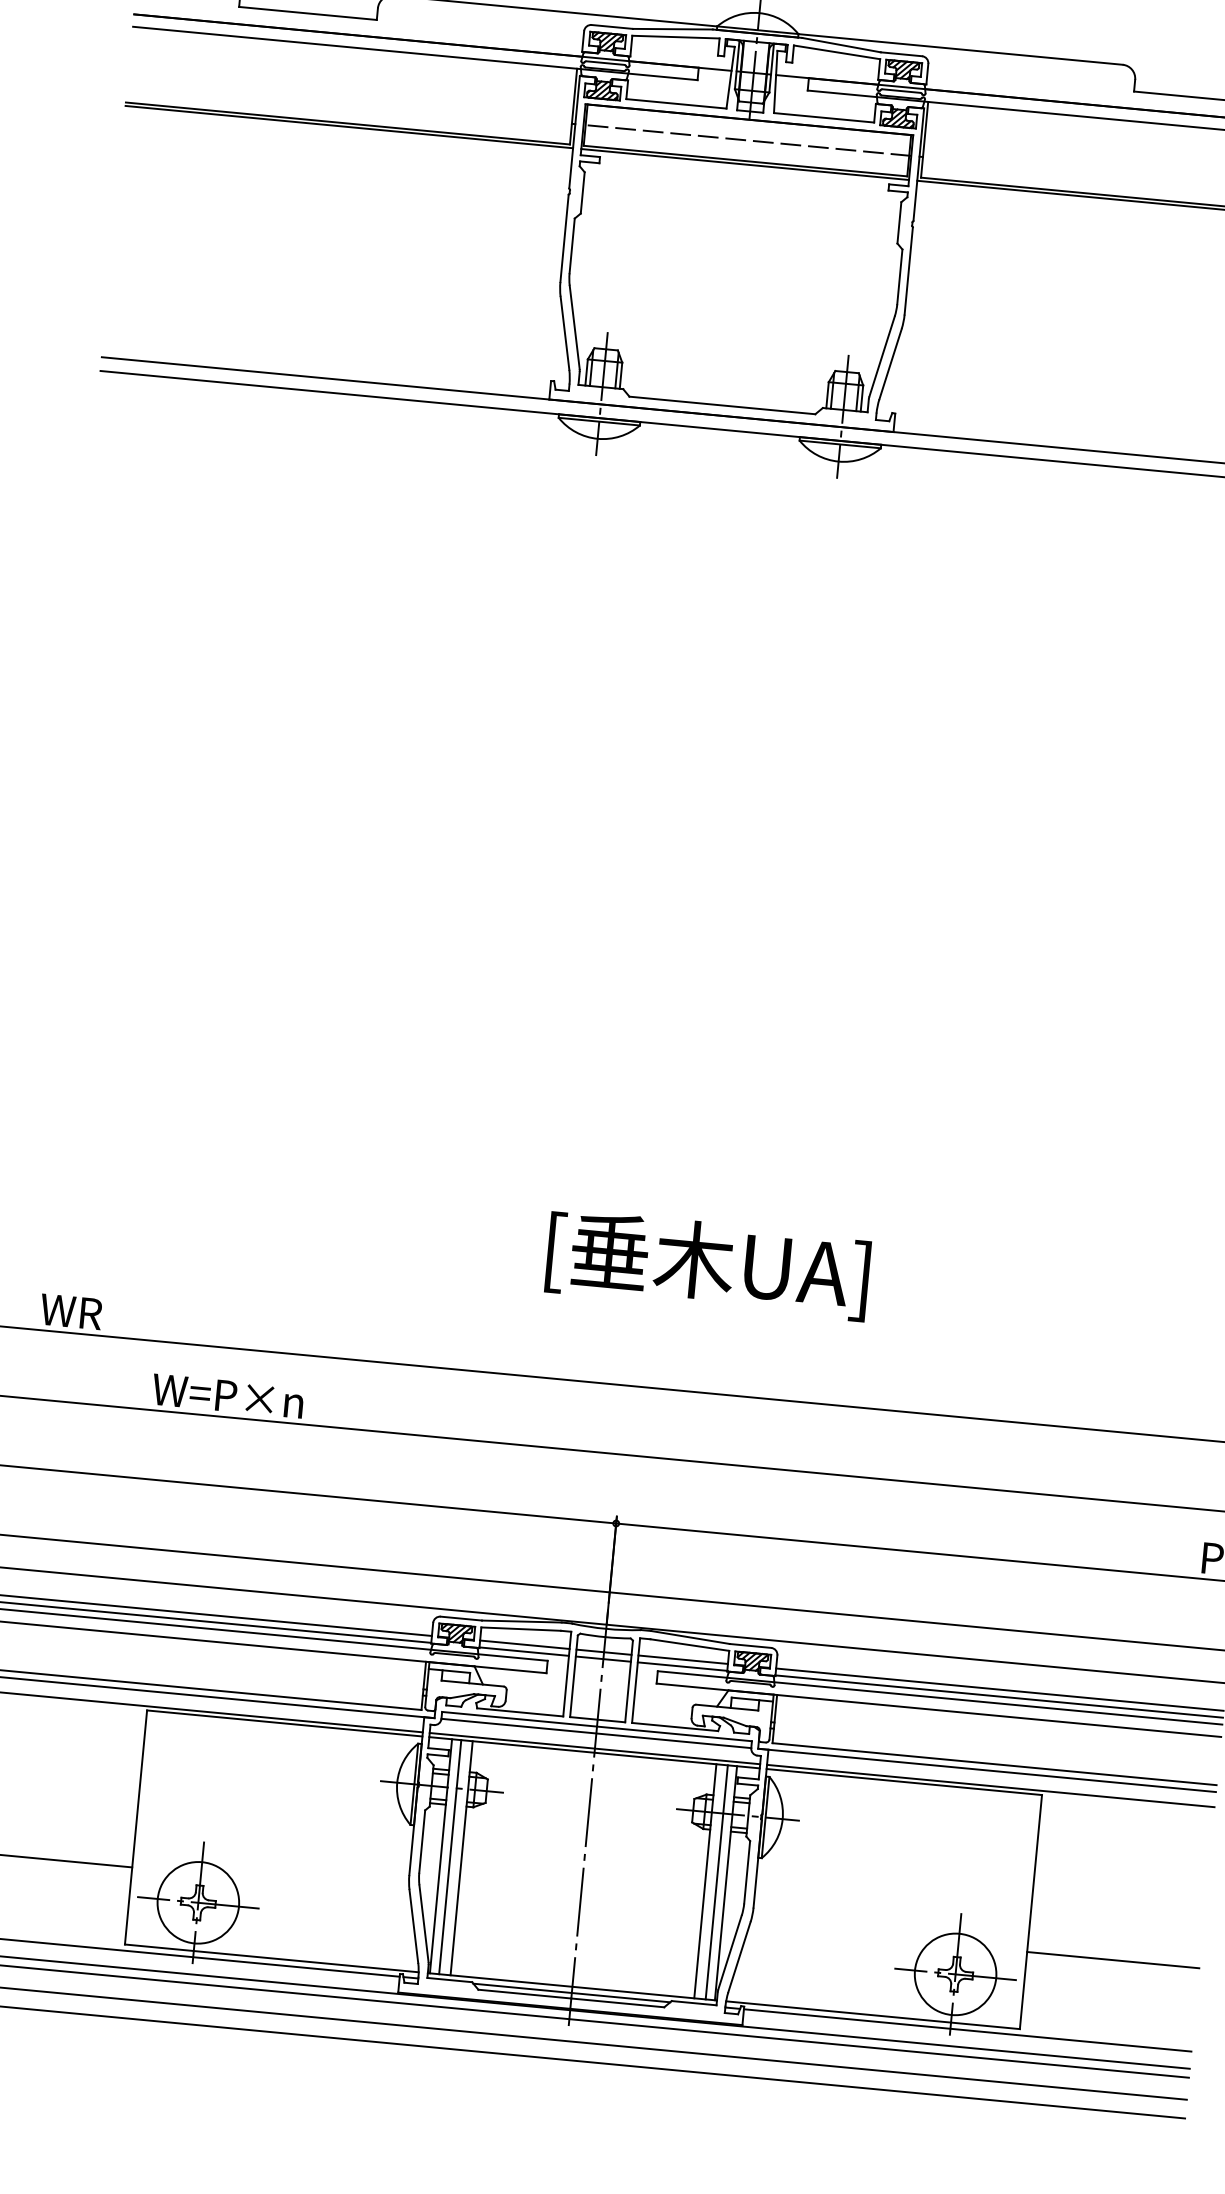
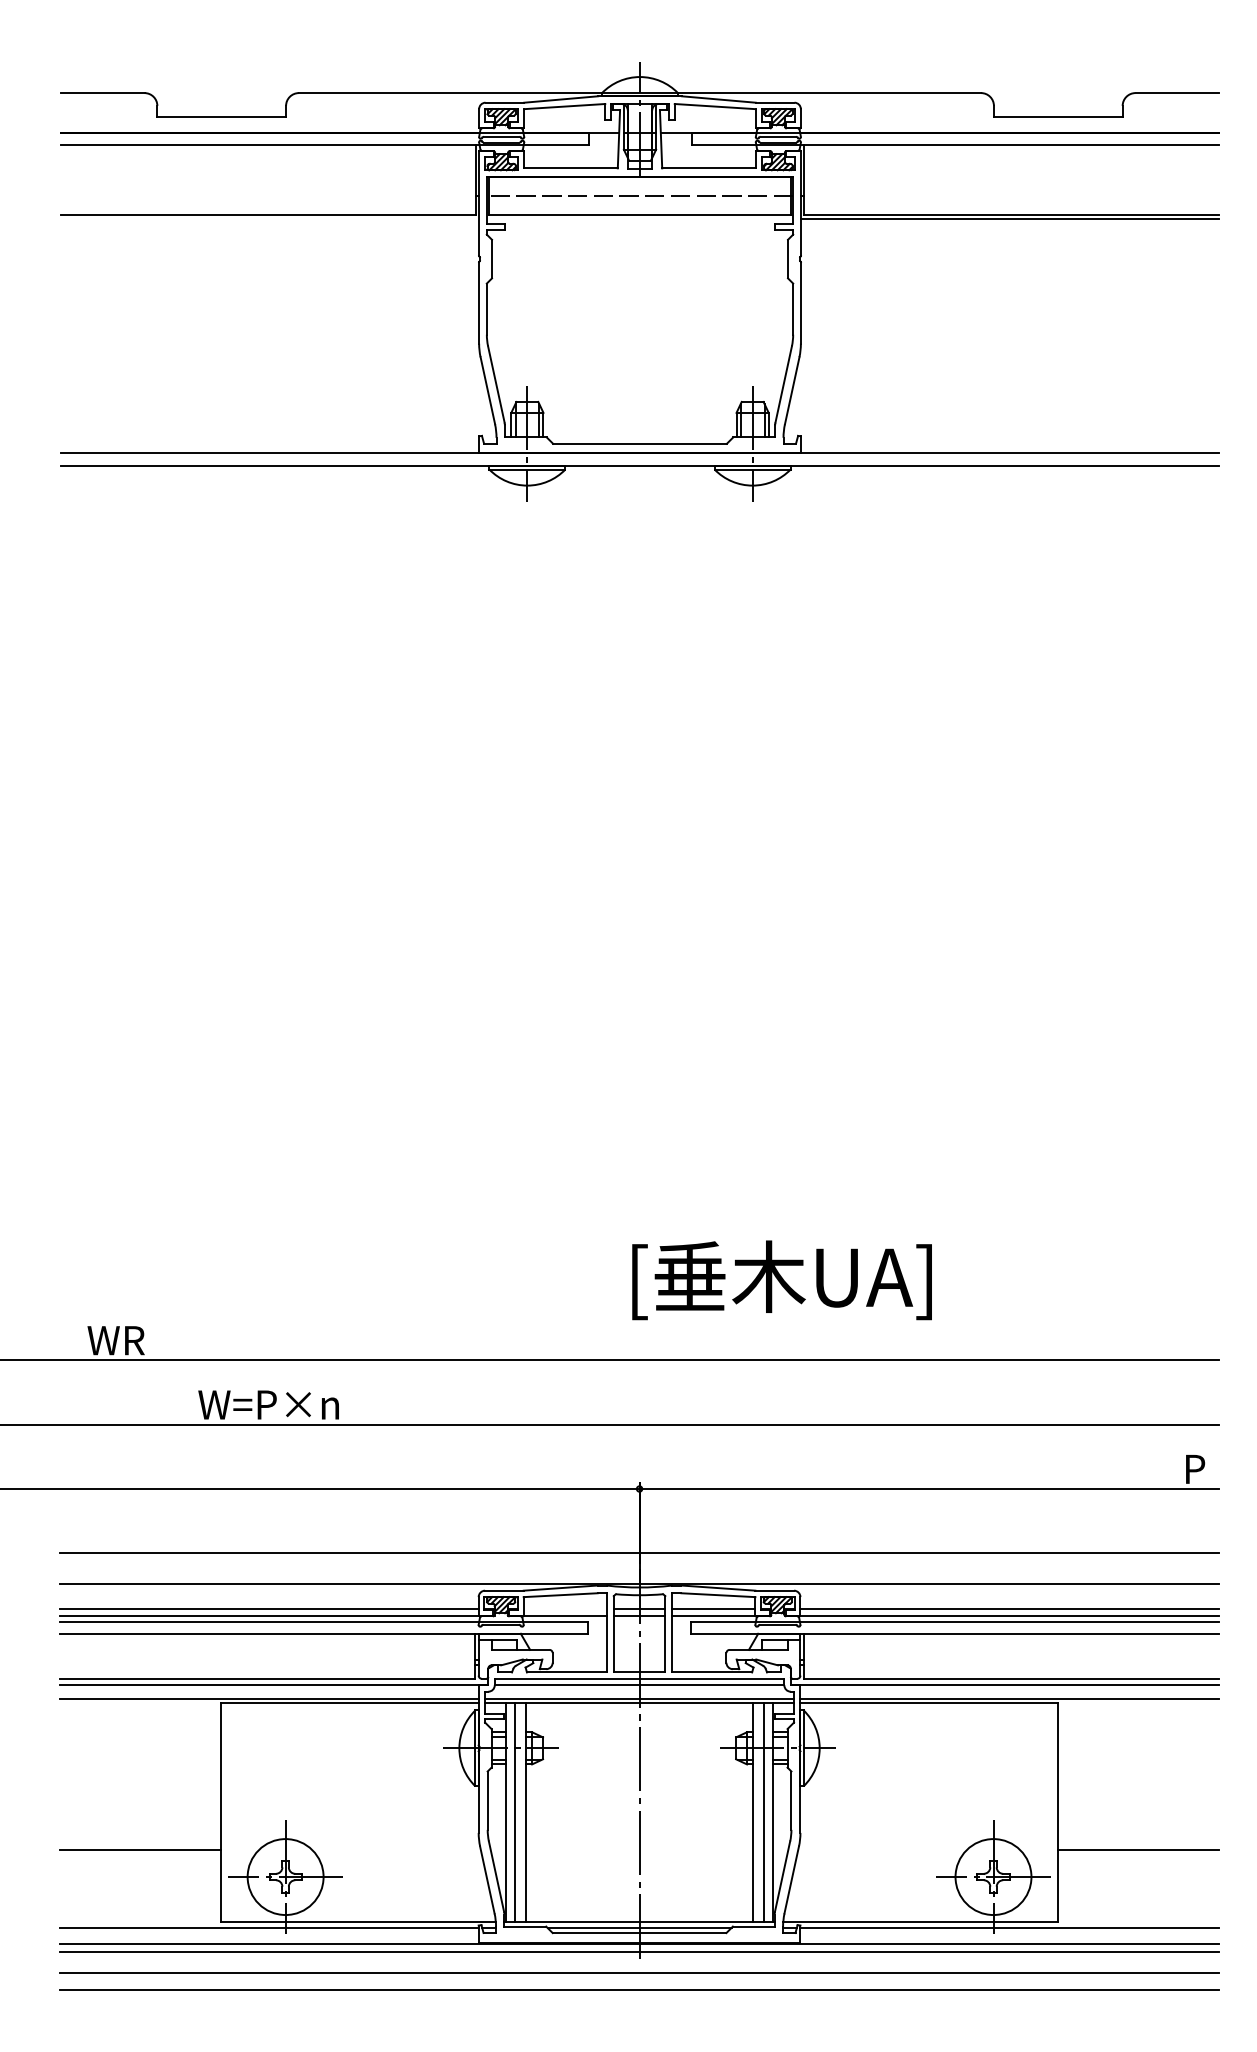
line: (348, 126) -> (269, 218), removed
line: (744, 164) -> (639, 218), removed
text: (707, 1265) -> (781, 1280), moved
line: (524, 1644) -> (565, 1609), removed

